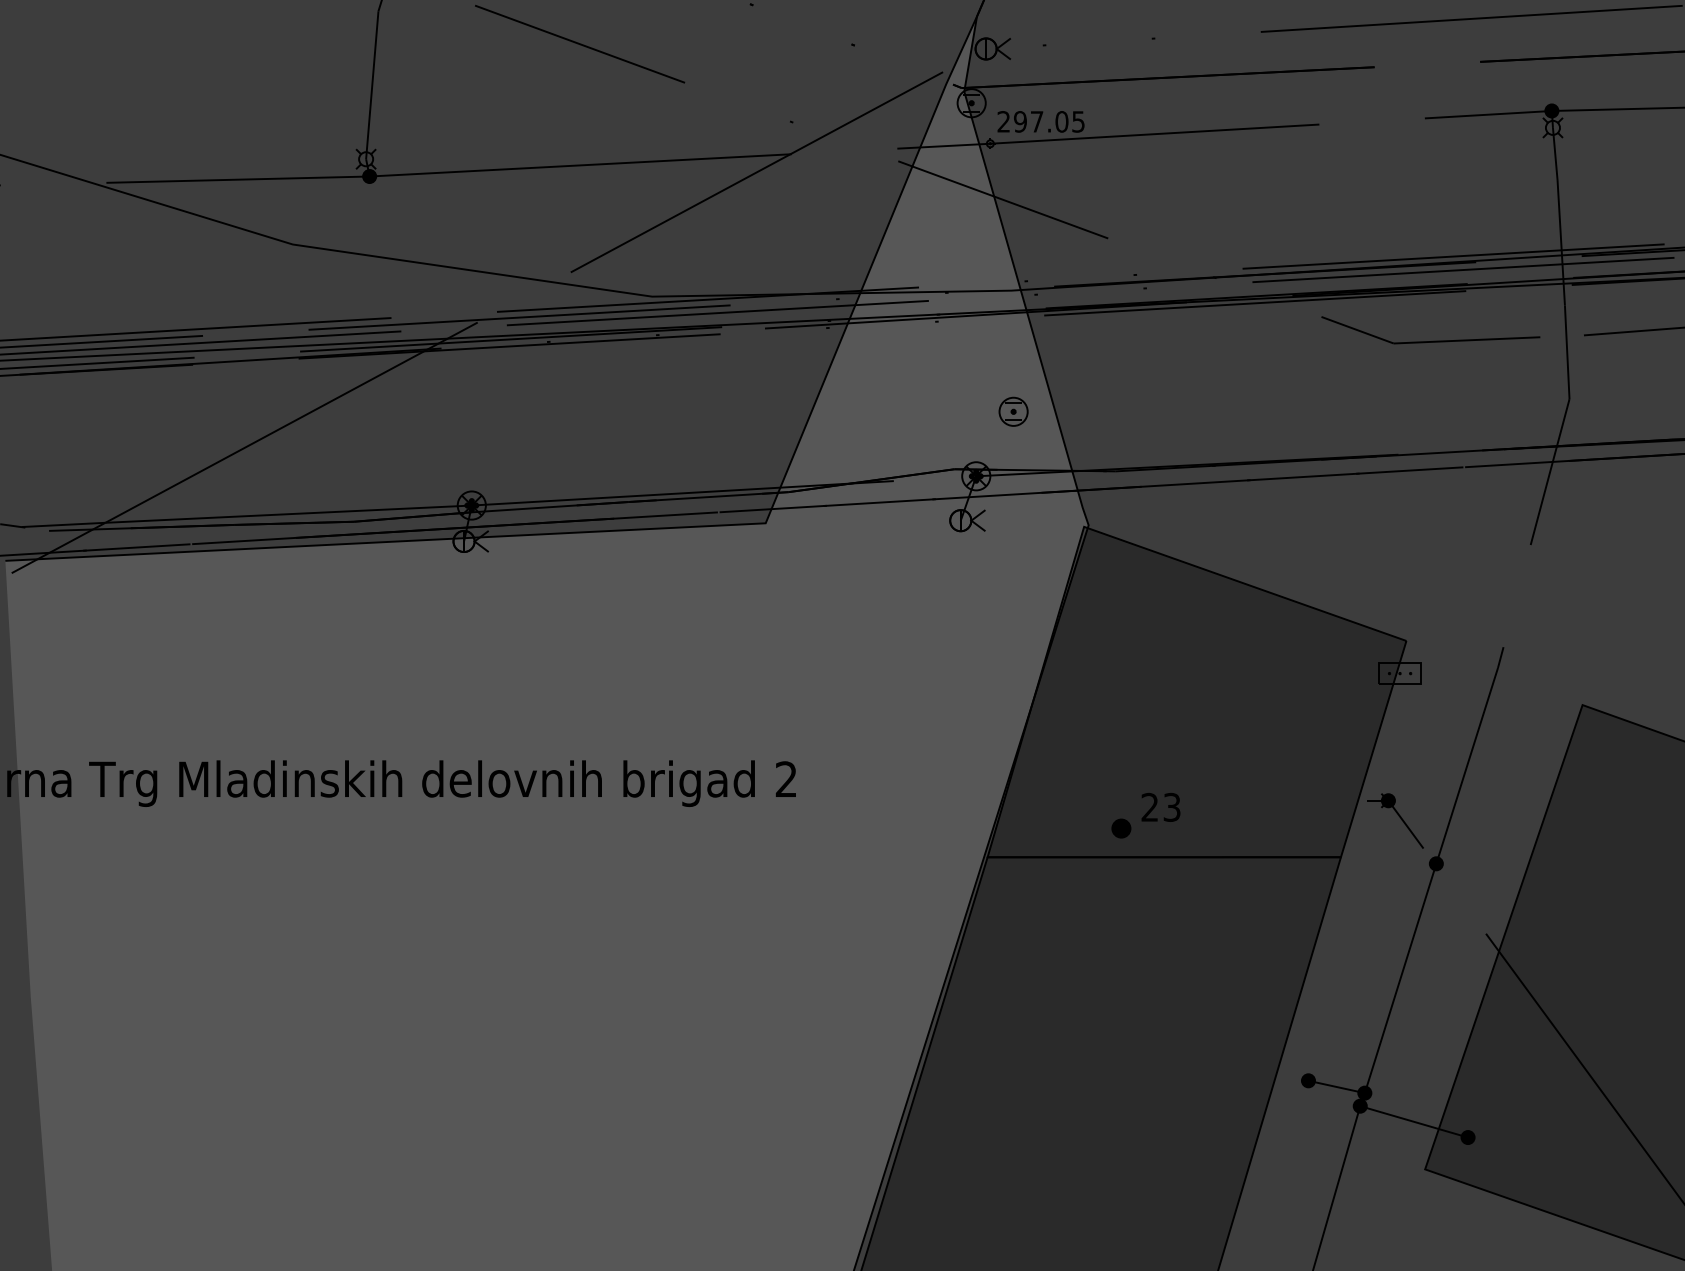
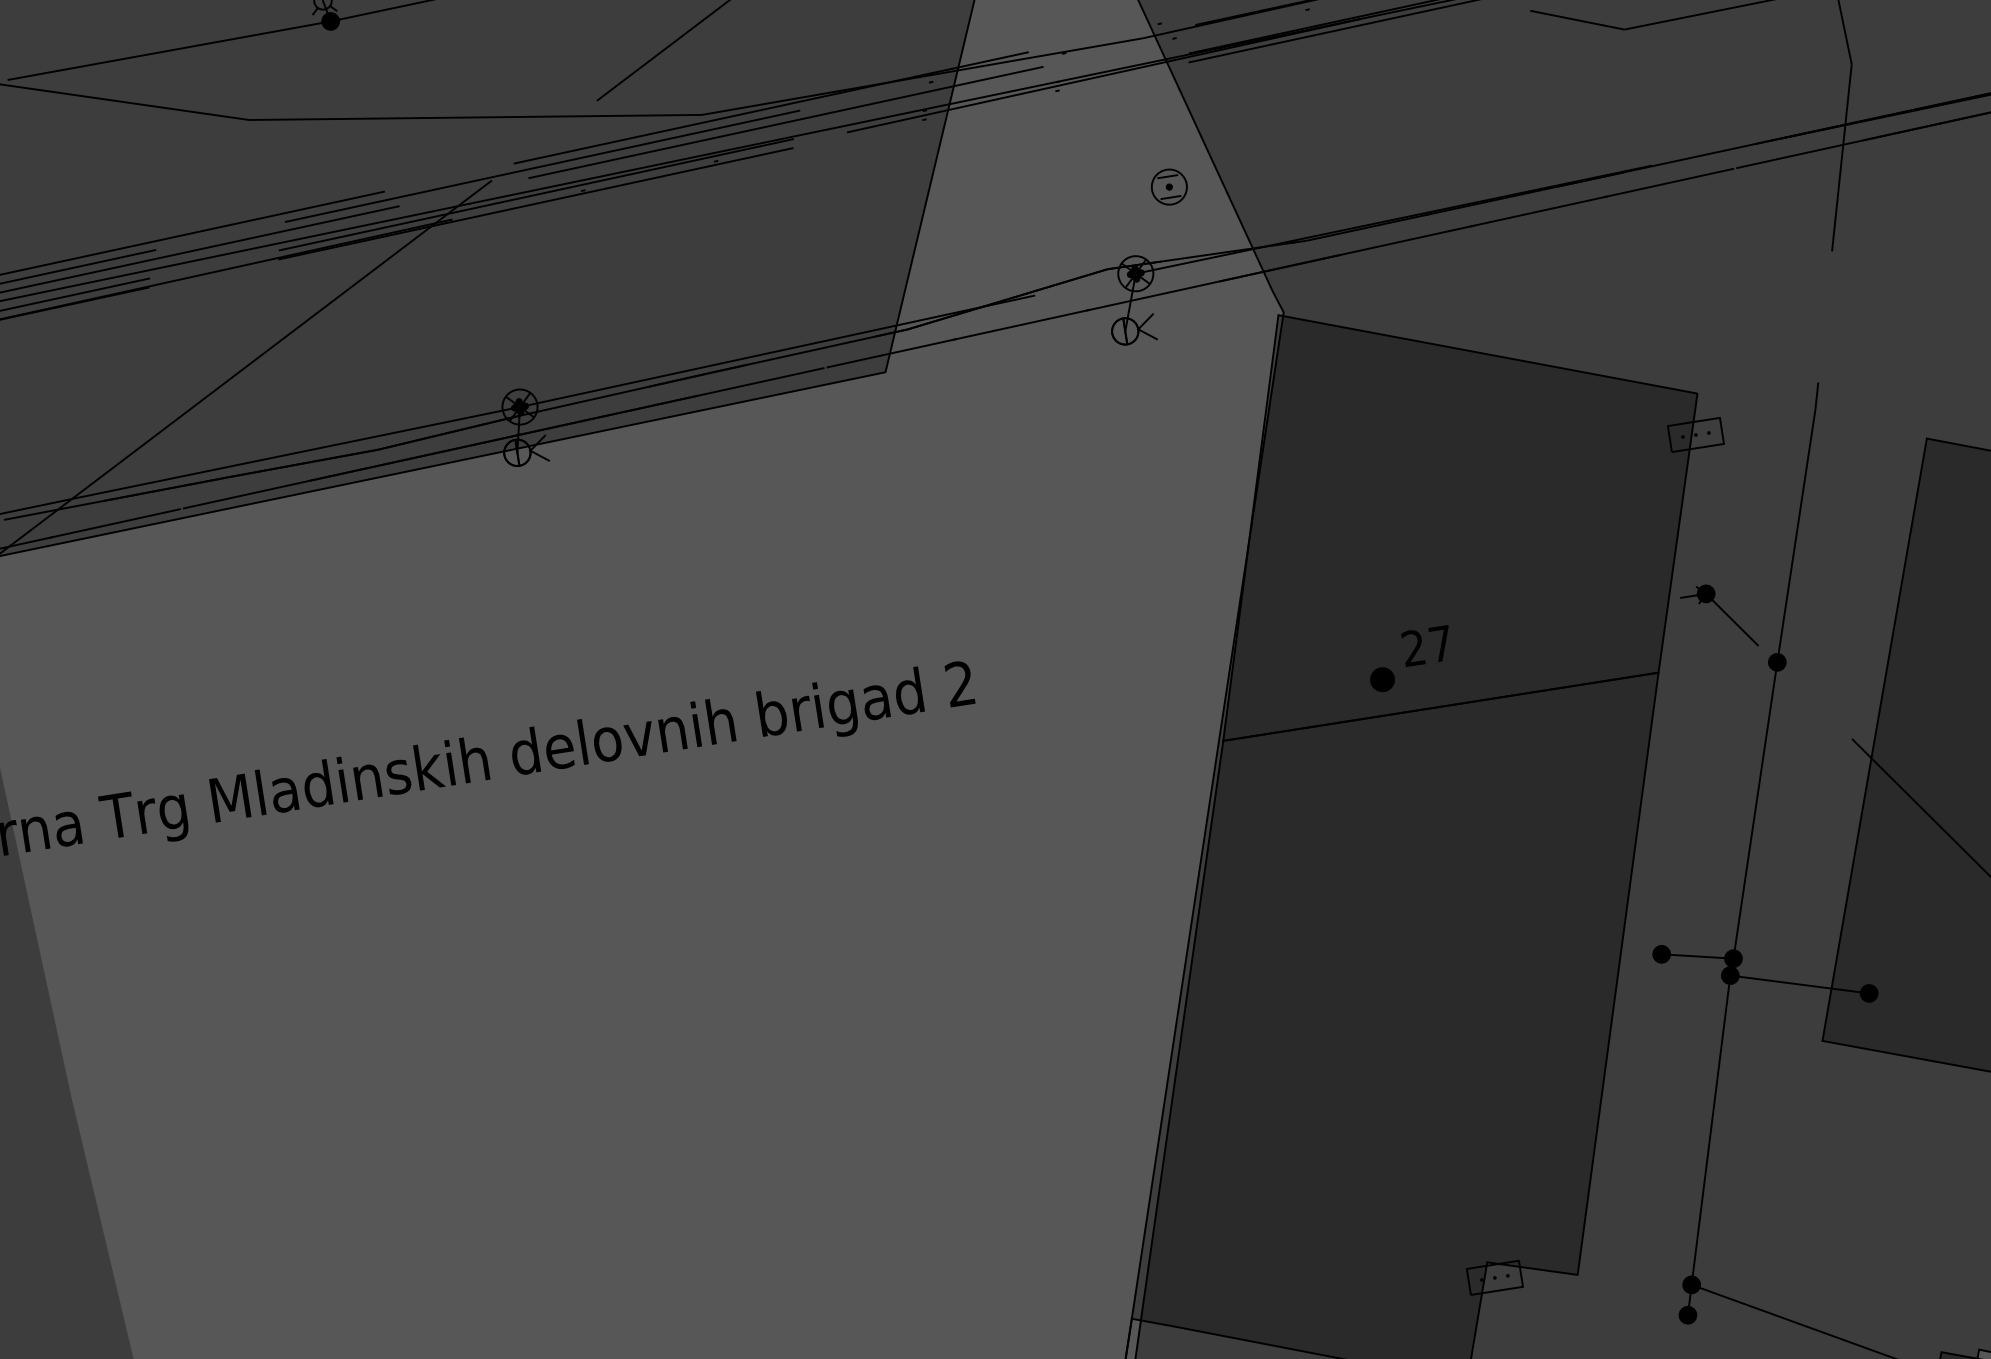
text: (1171, 807) -> (1440, 644), 23 -> 27

